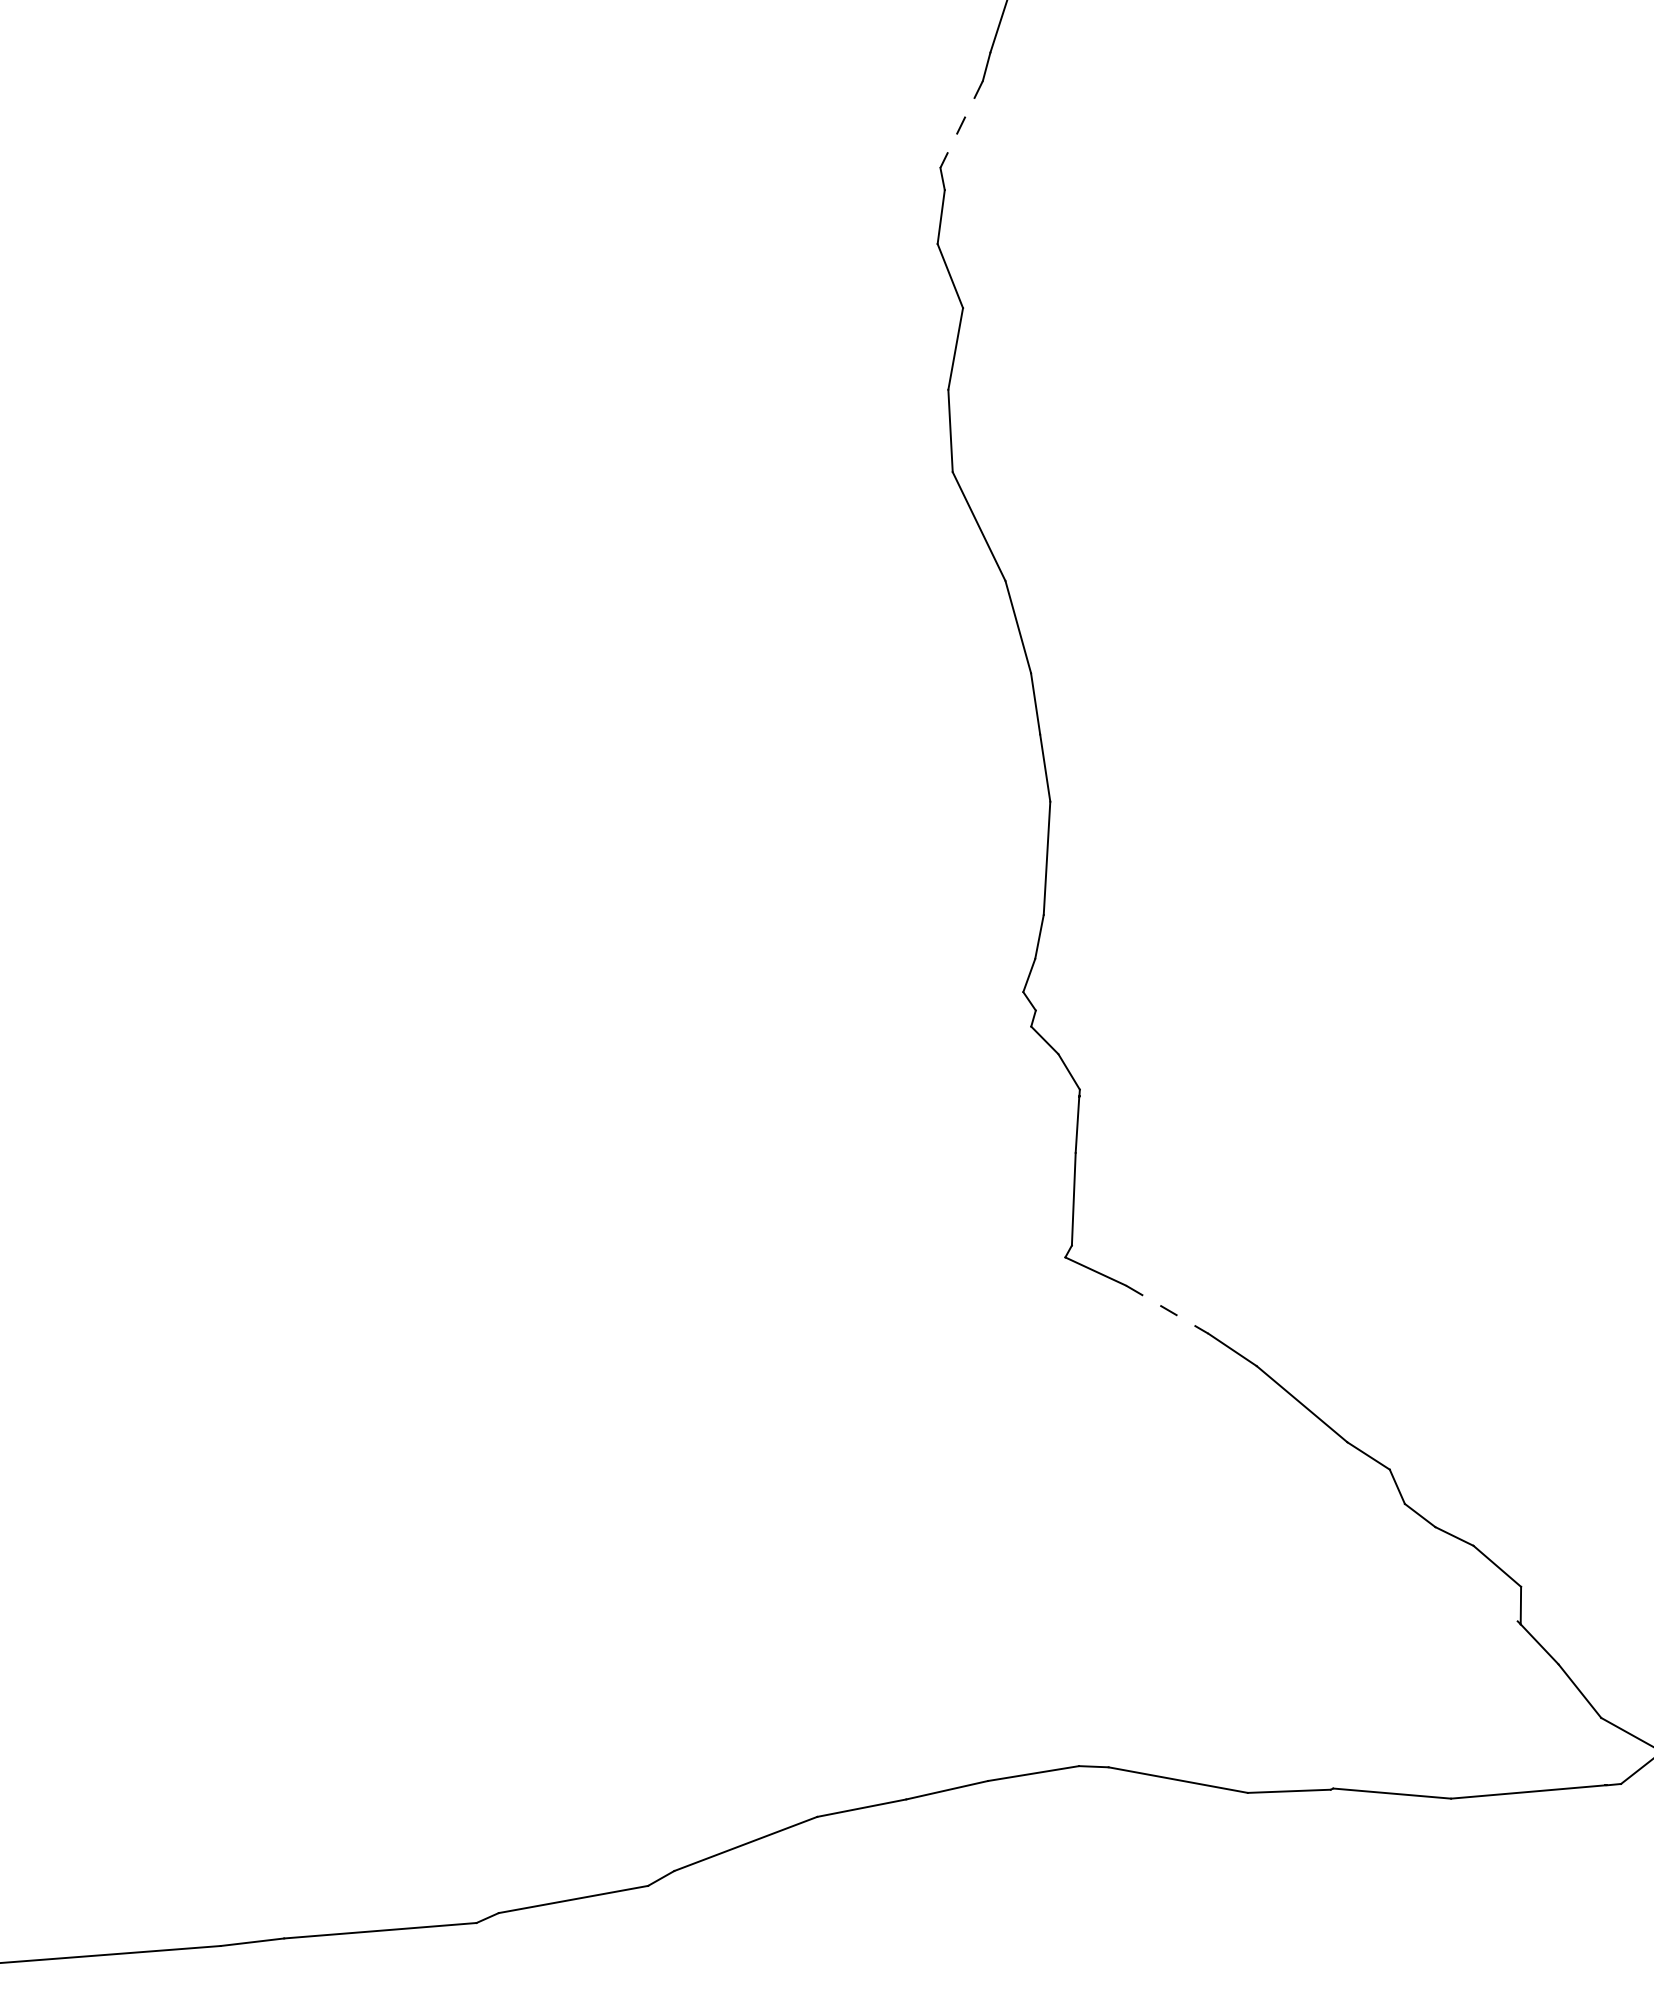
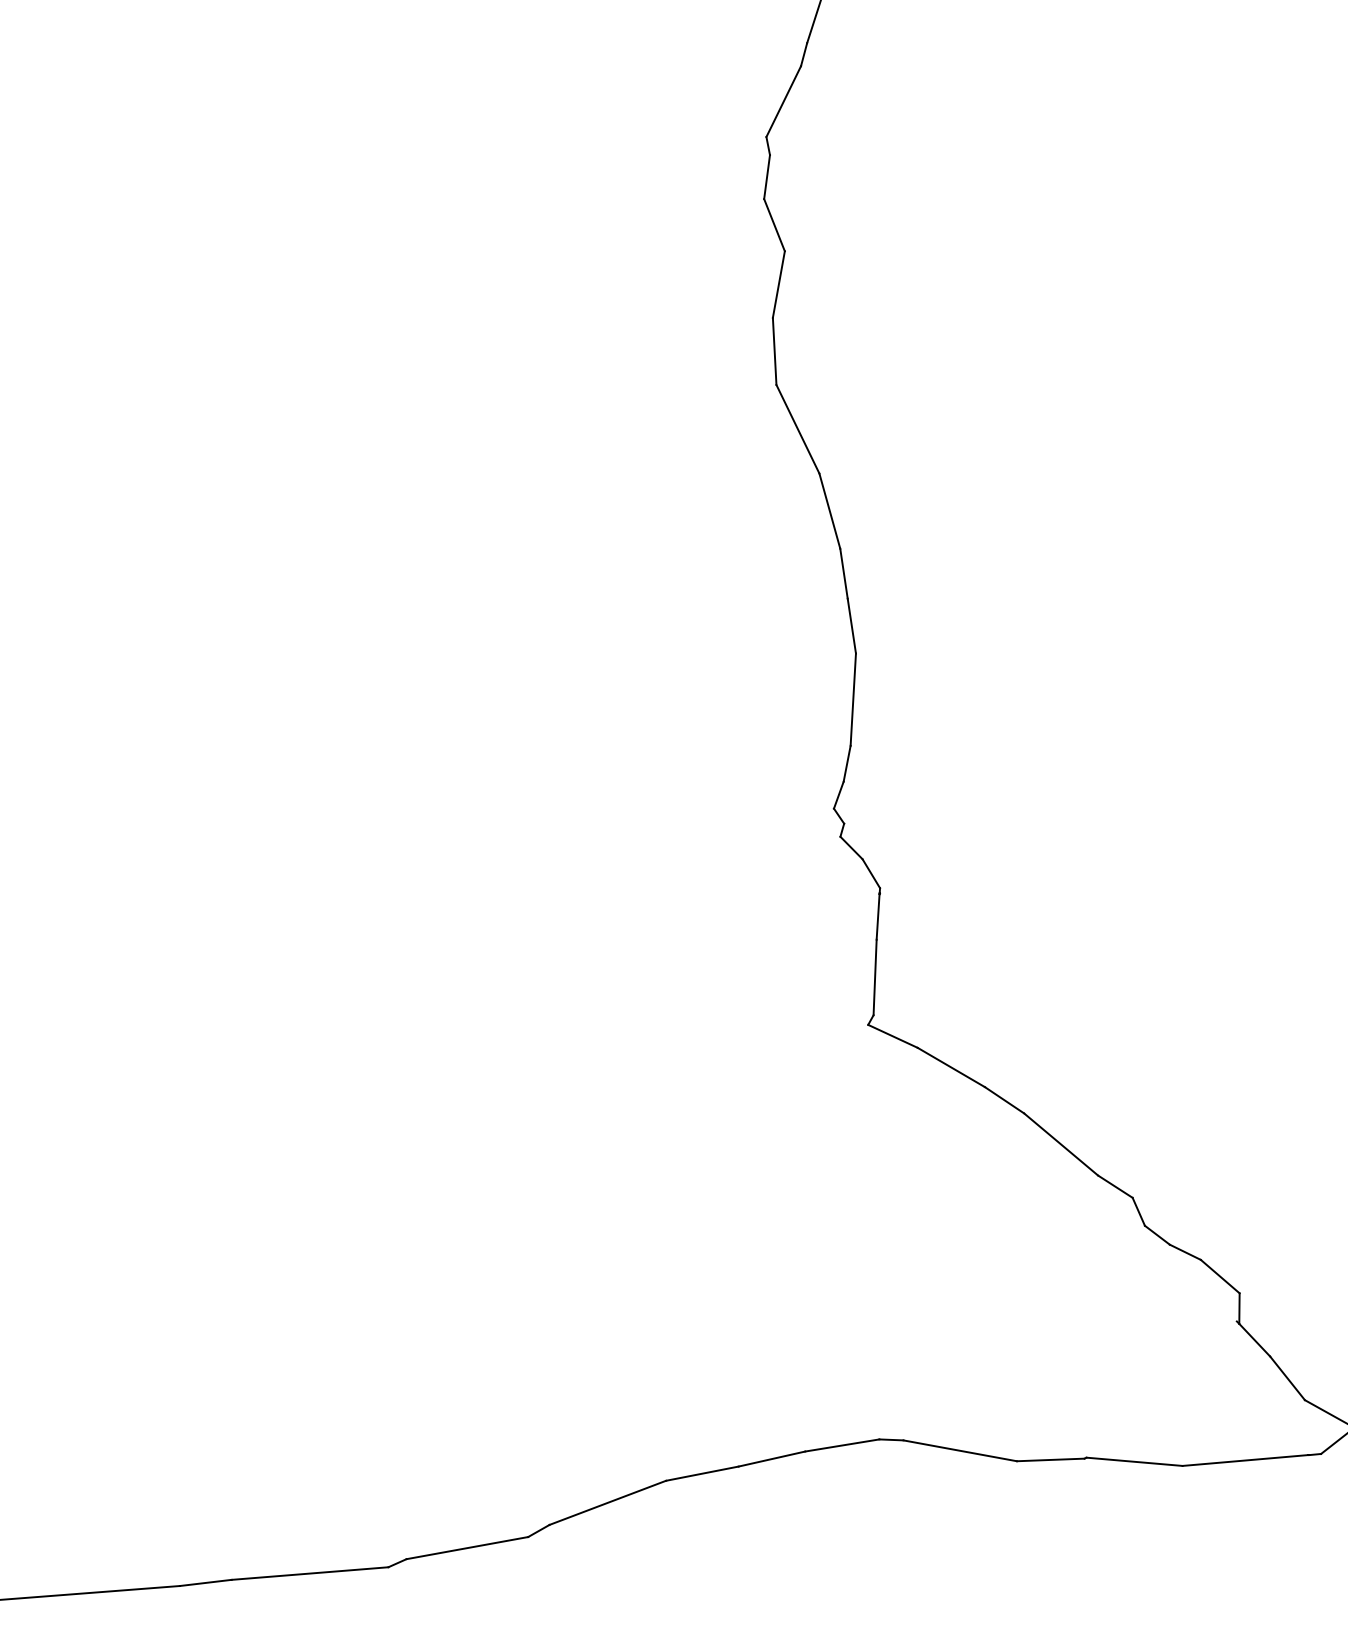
line: (961, 124) -> (783, 101), dashed -> solid
line: (1167, 1309) -> (951, 1067), dashed -> solid

